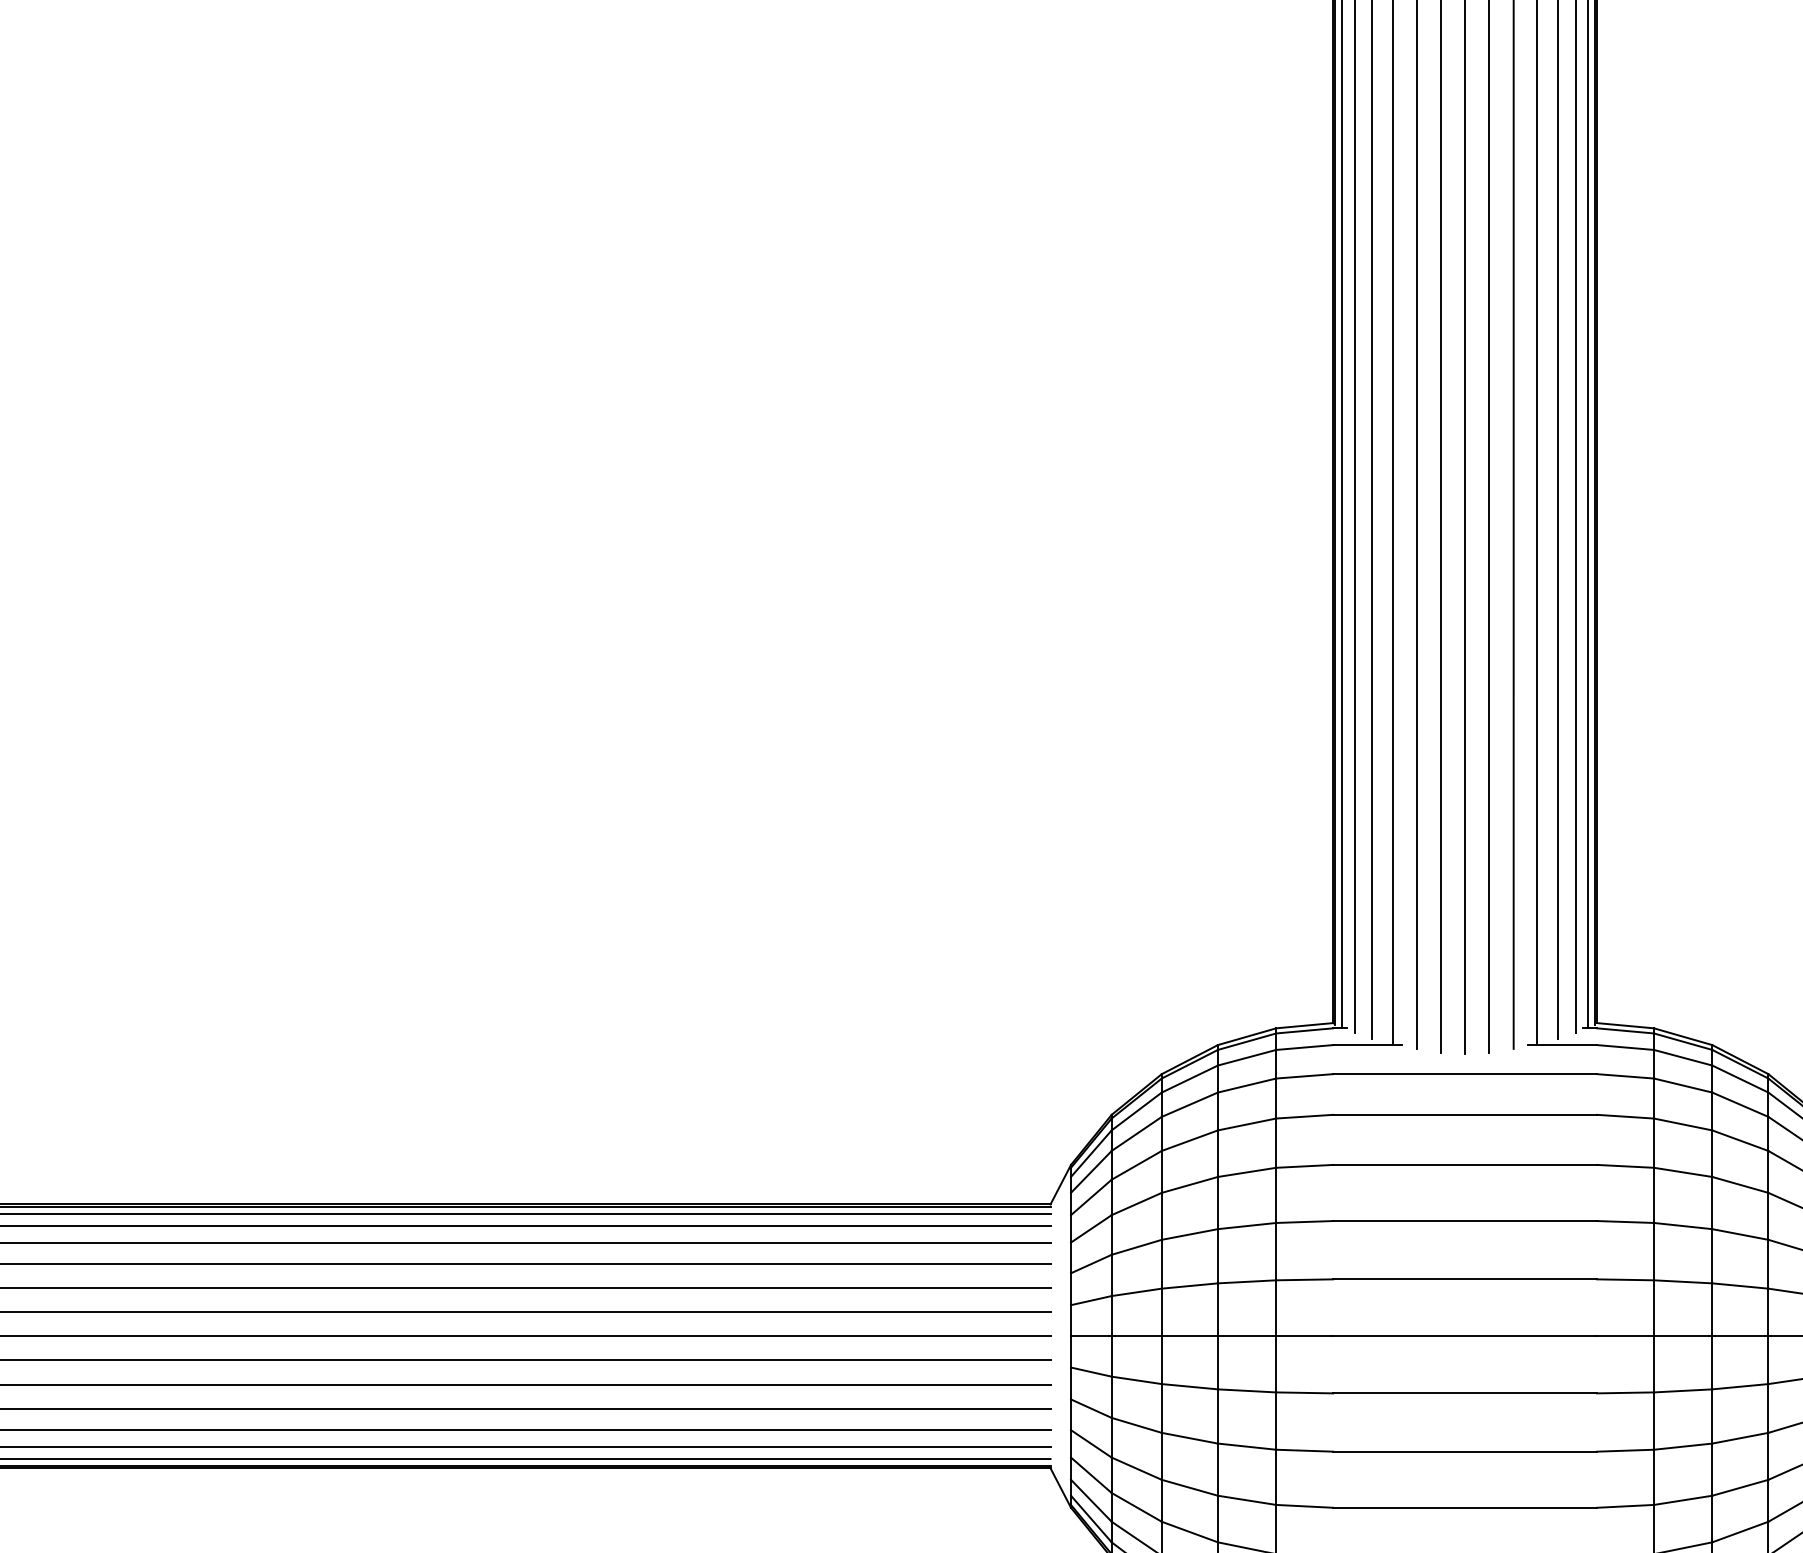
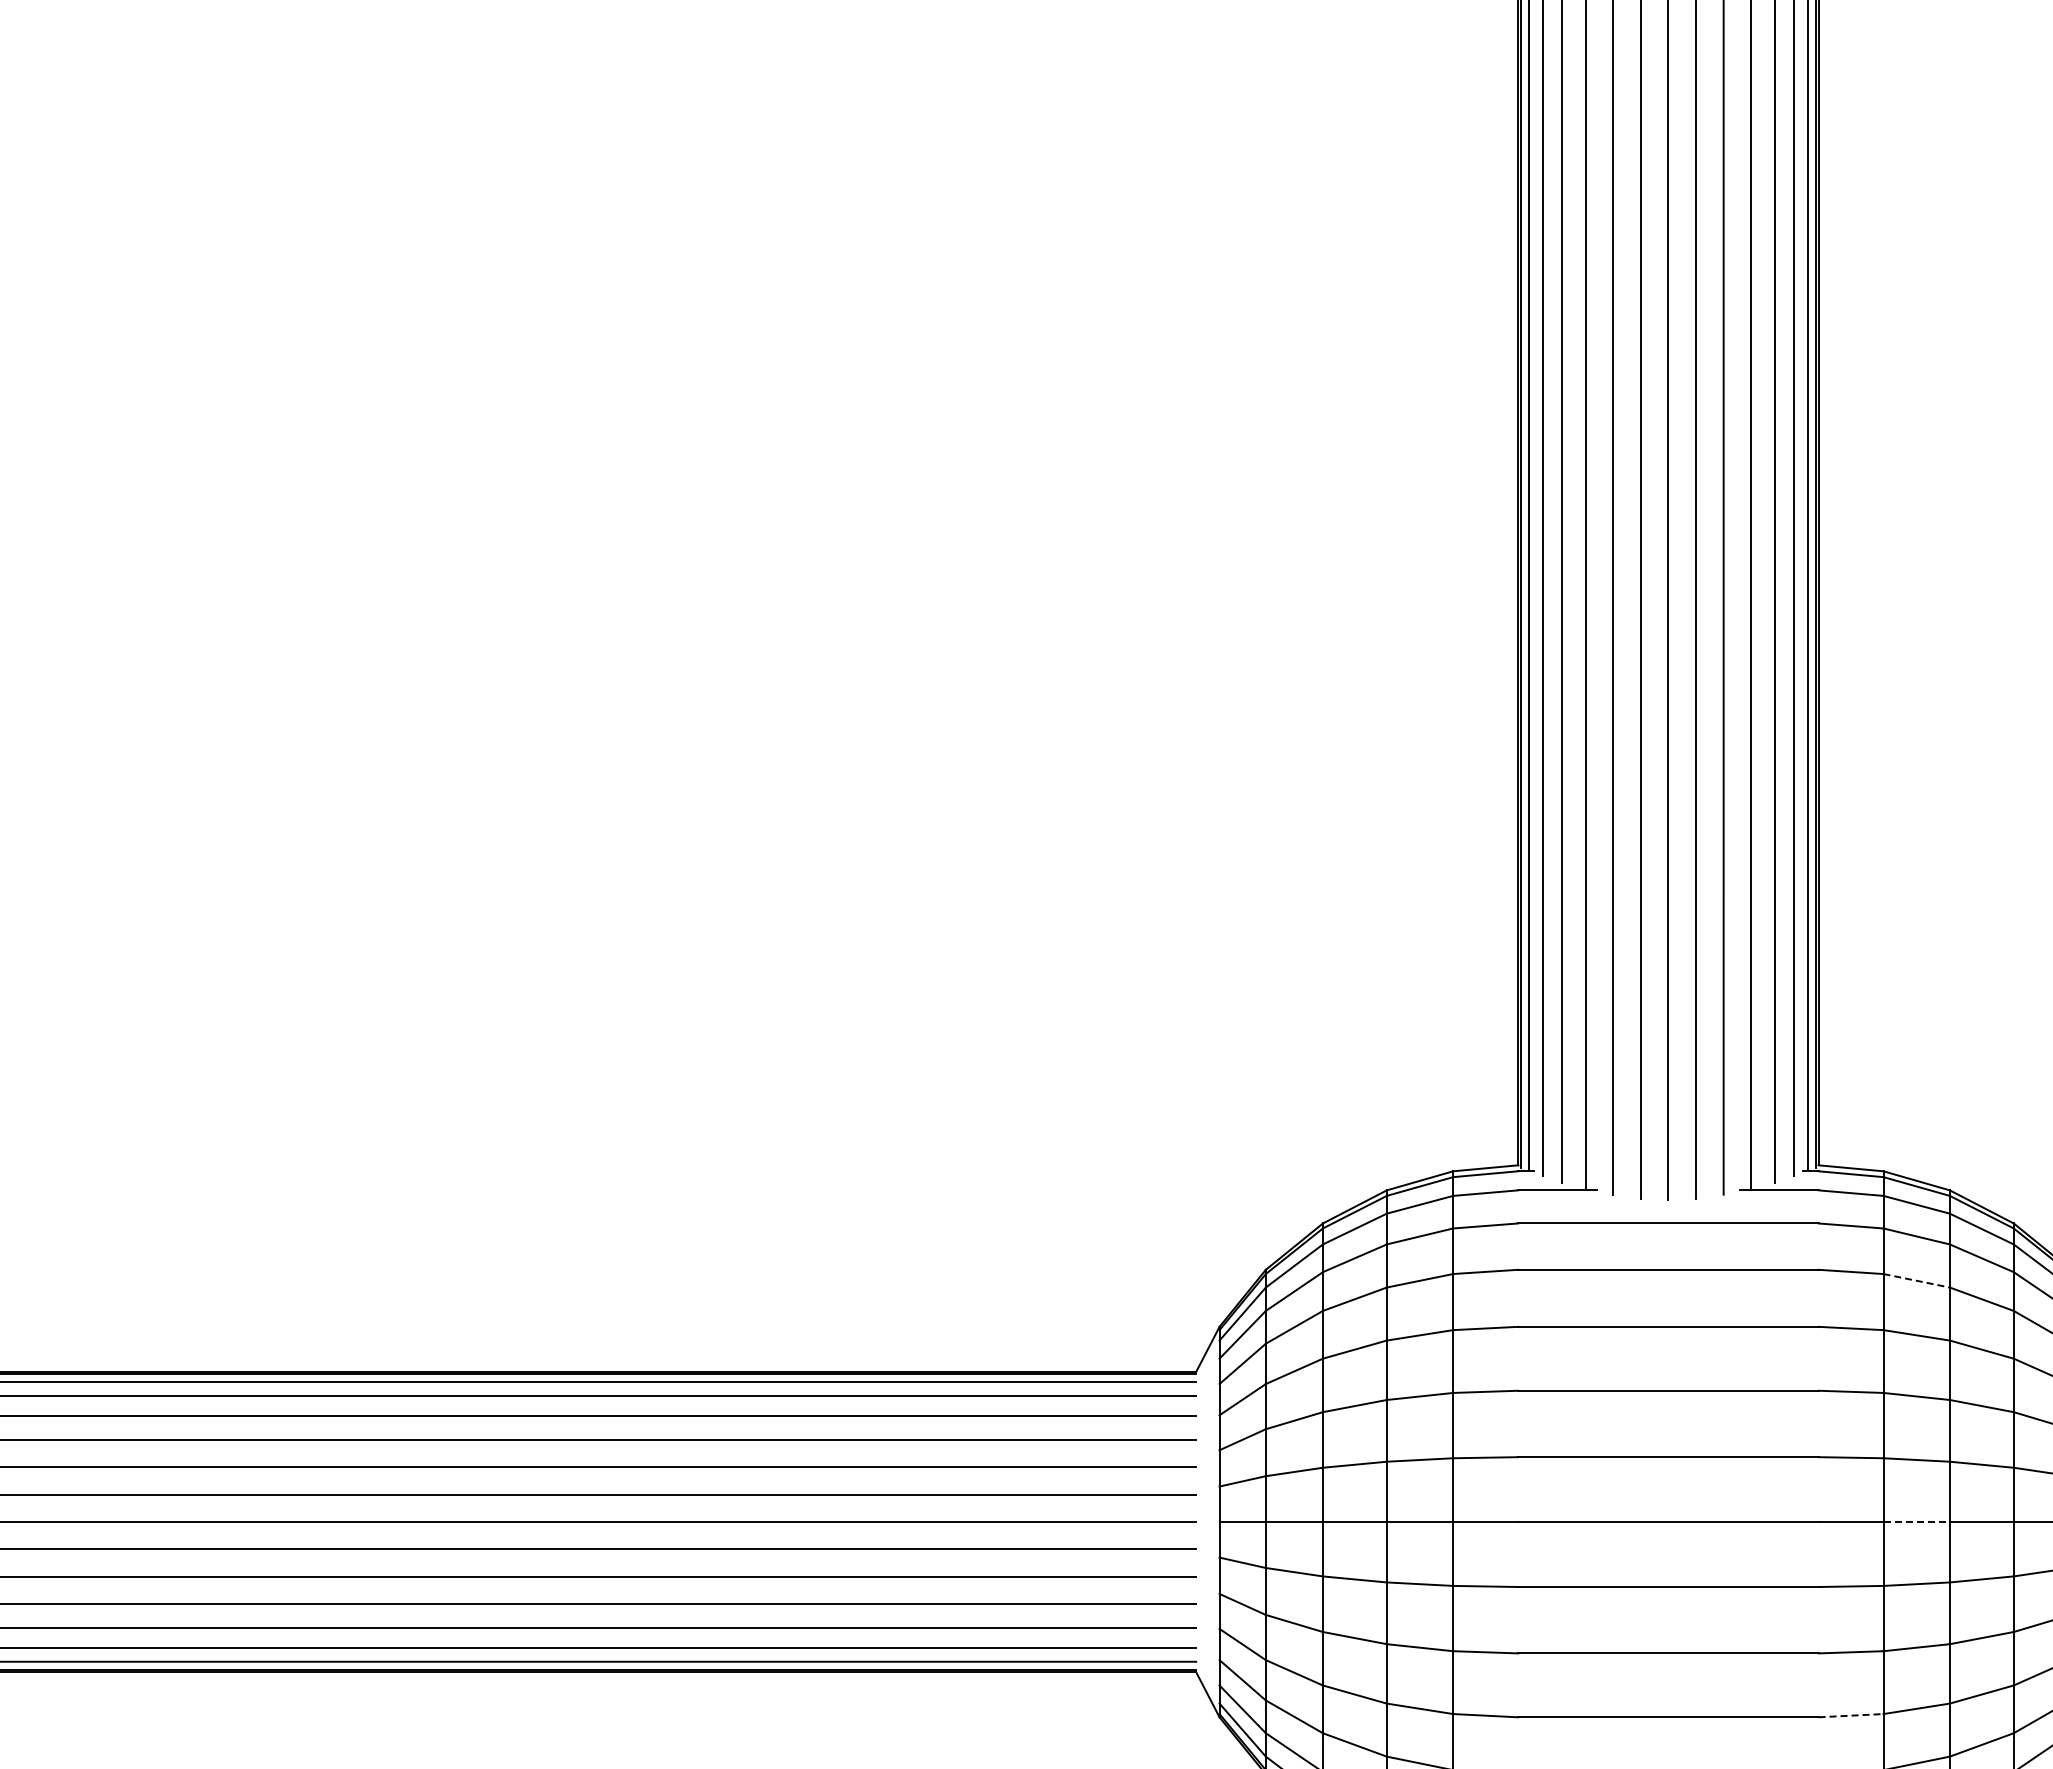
line: (1683, 1124) -> (1916, 1280), solid -> dashed
line: (1683, 1336) -> (1917, 1522), solid -> dashed
line: (1625, 1506) -> (1851, 1715), solid -> dashed

